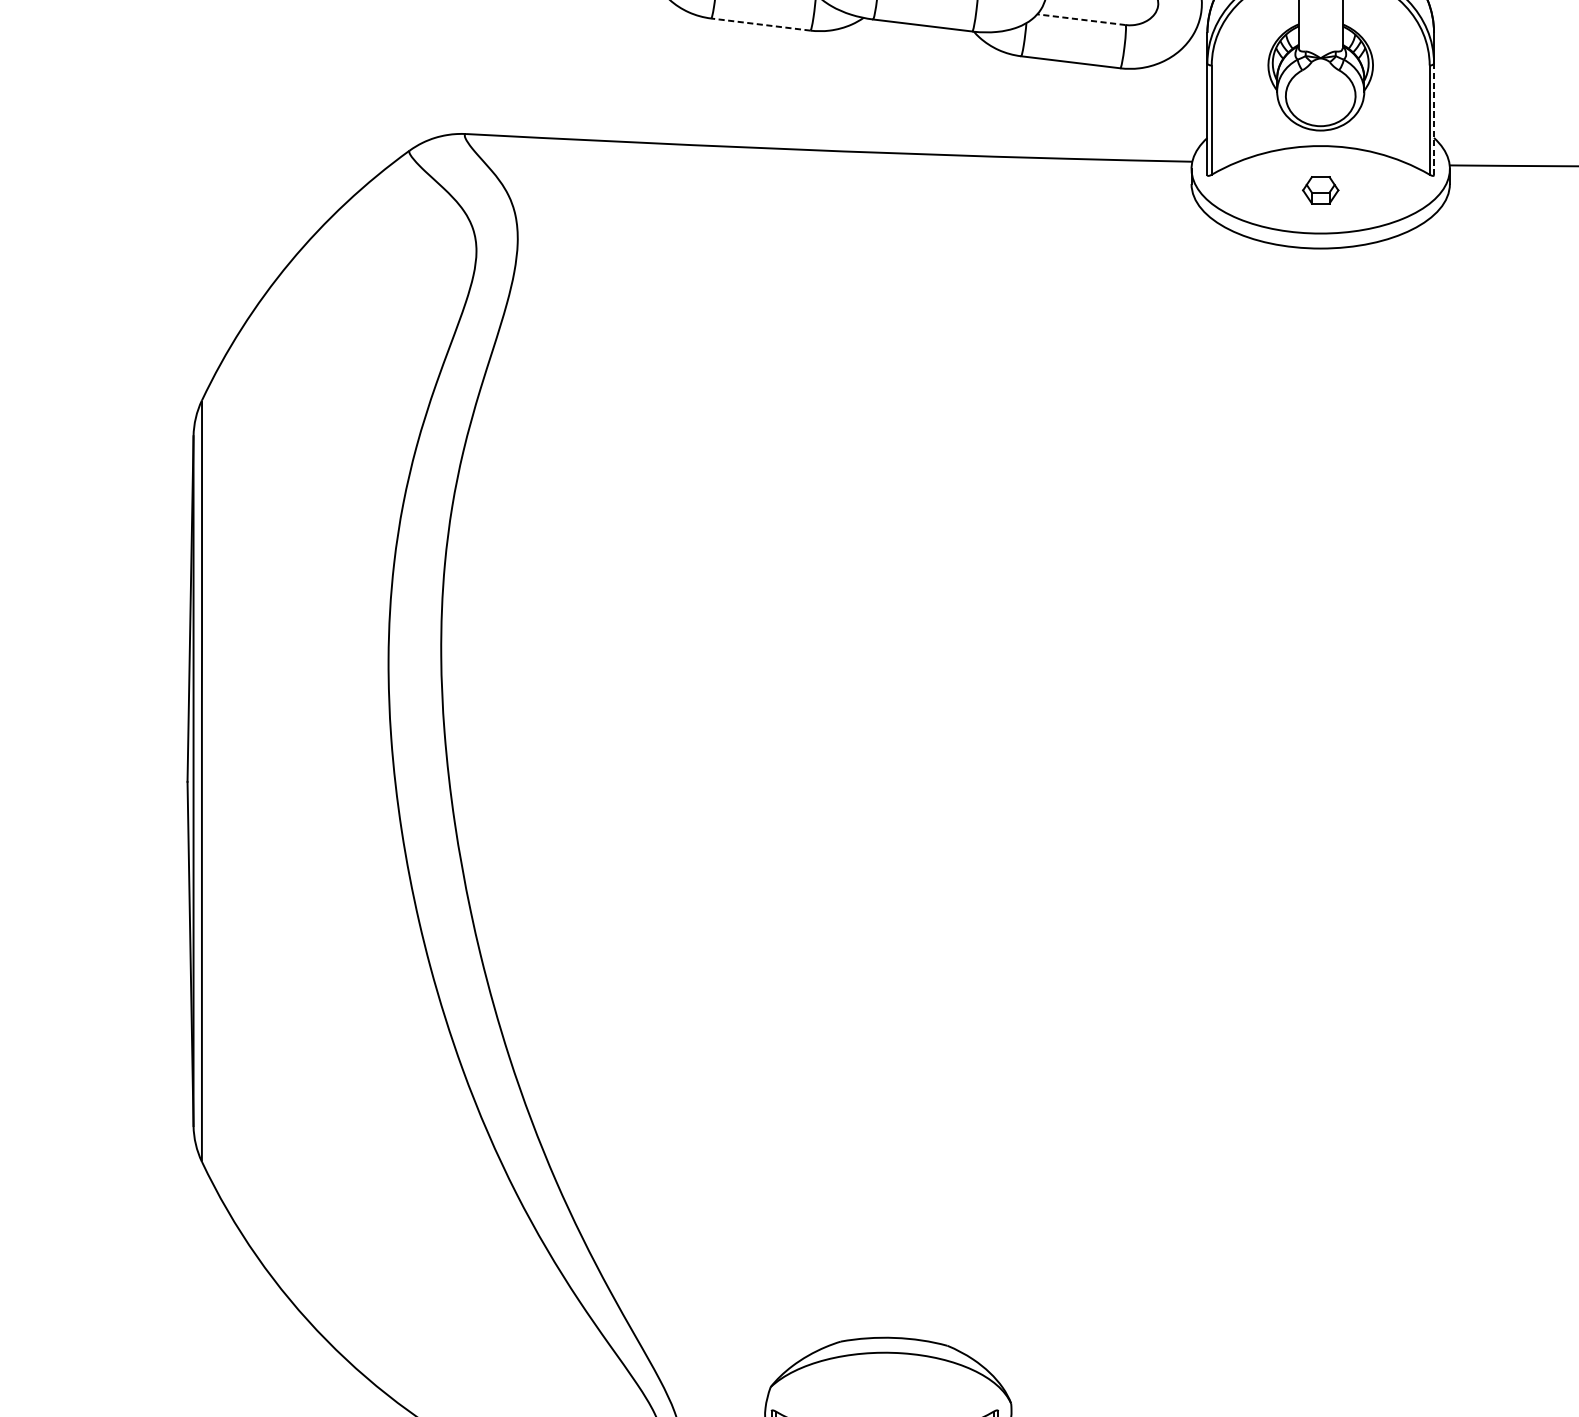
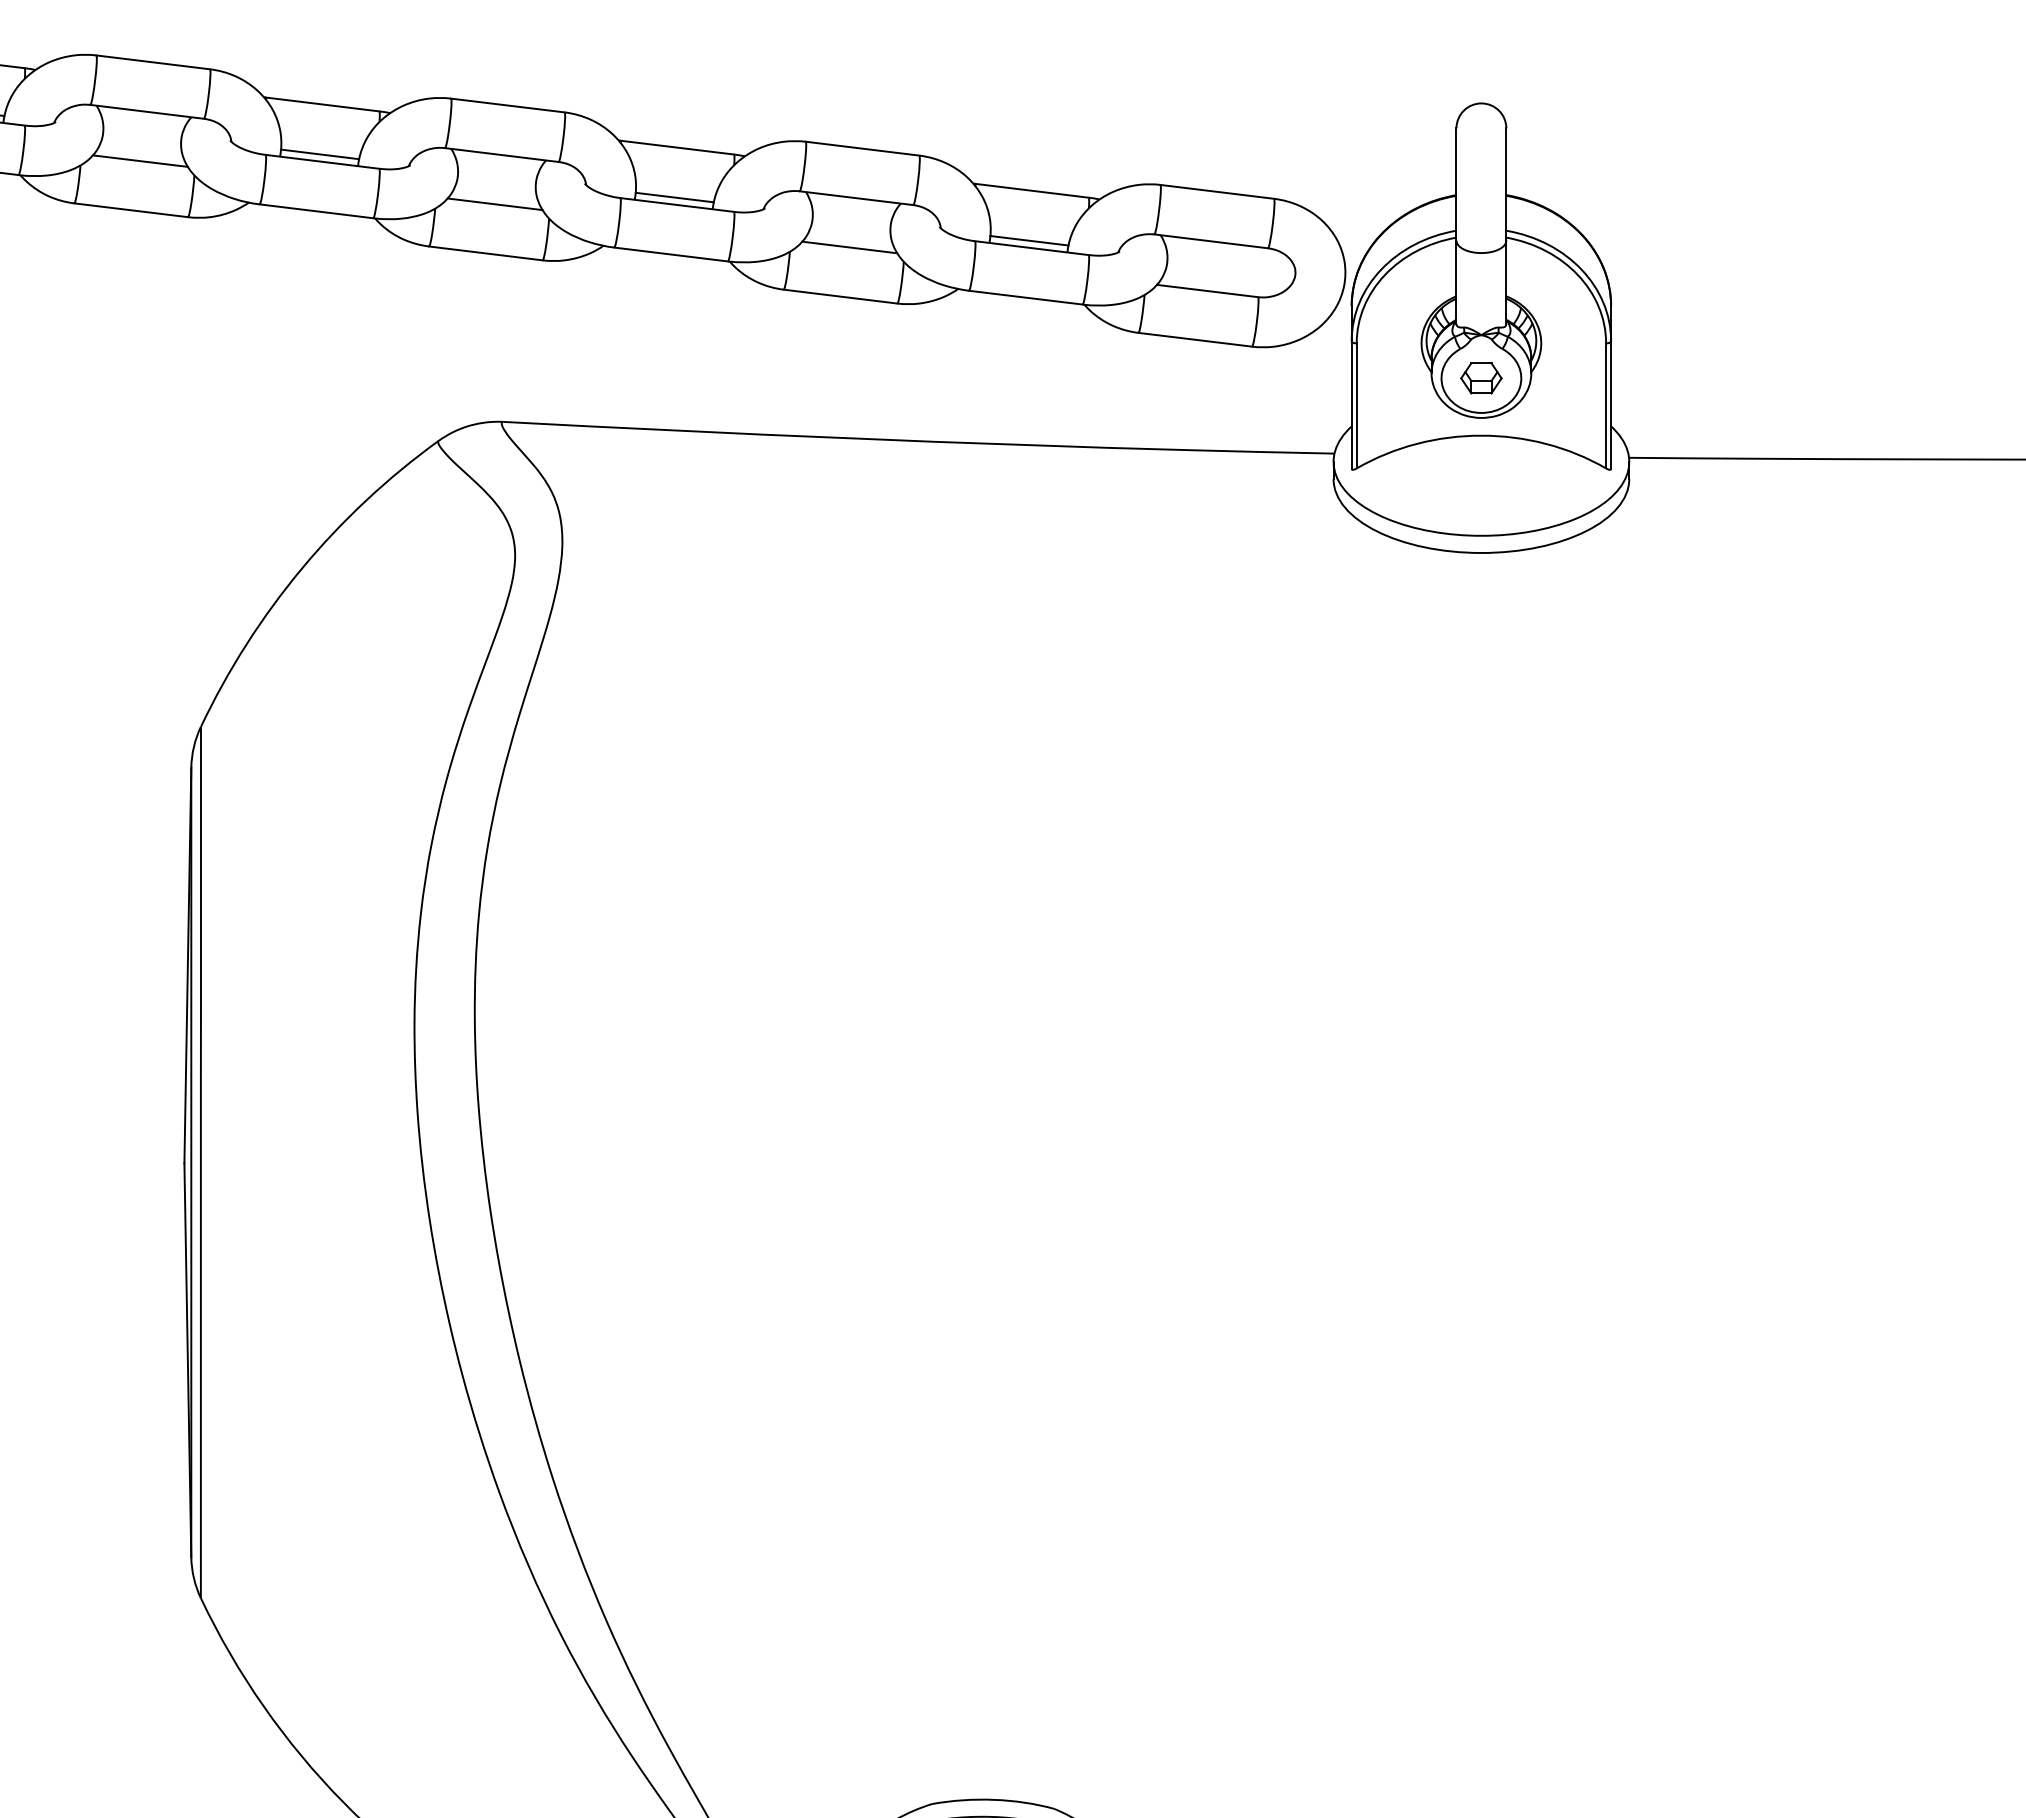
line: (1081, 20) -> (1207, 291), dashed -> solid
line: (760, 24) -> (840, 296), dashed -> solid
line: (1434, 118) -> (1611, 404), dashed -> solid
part: (1320, 190) -> (1481, 378), moved

